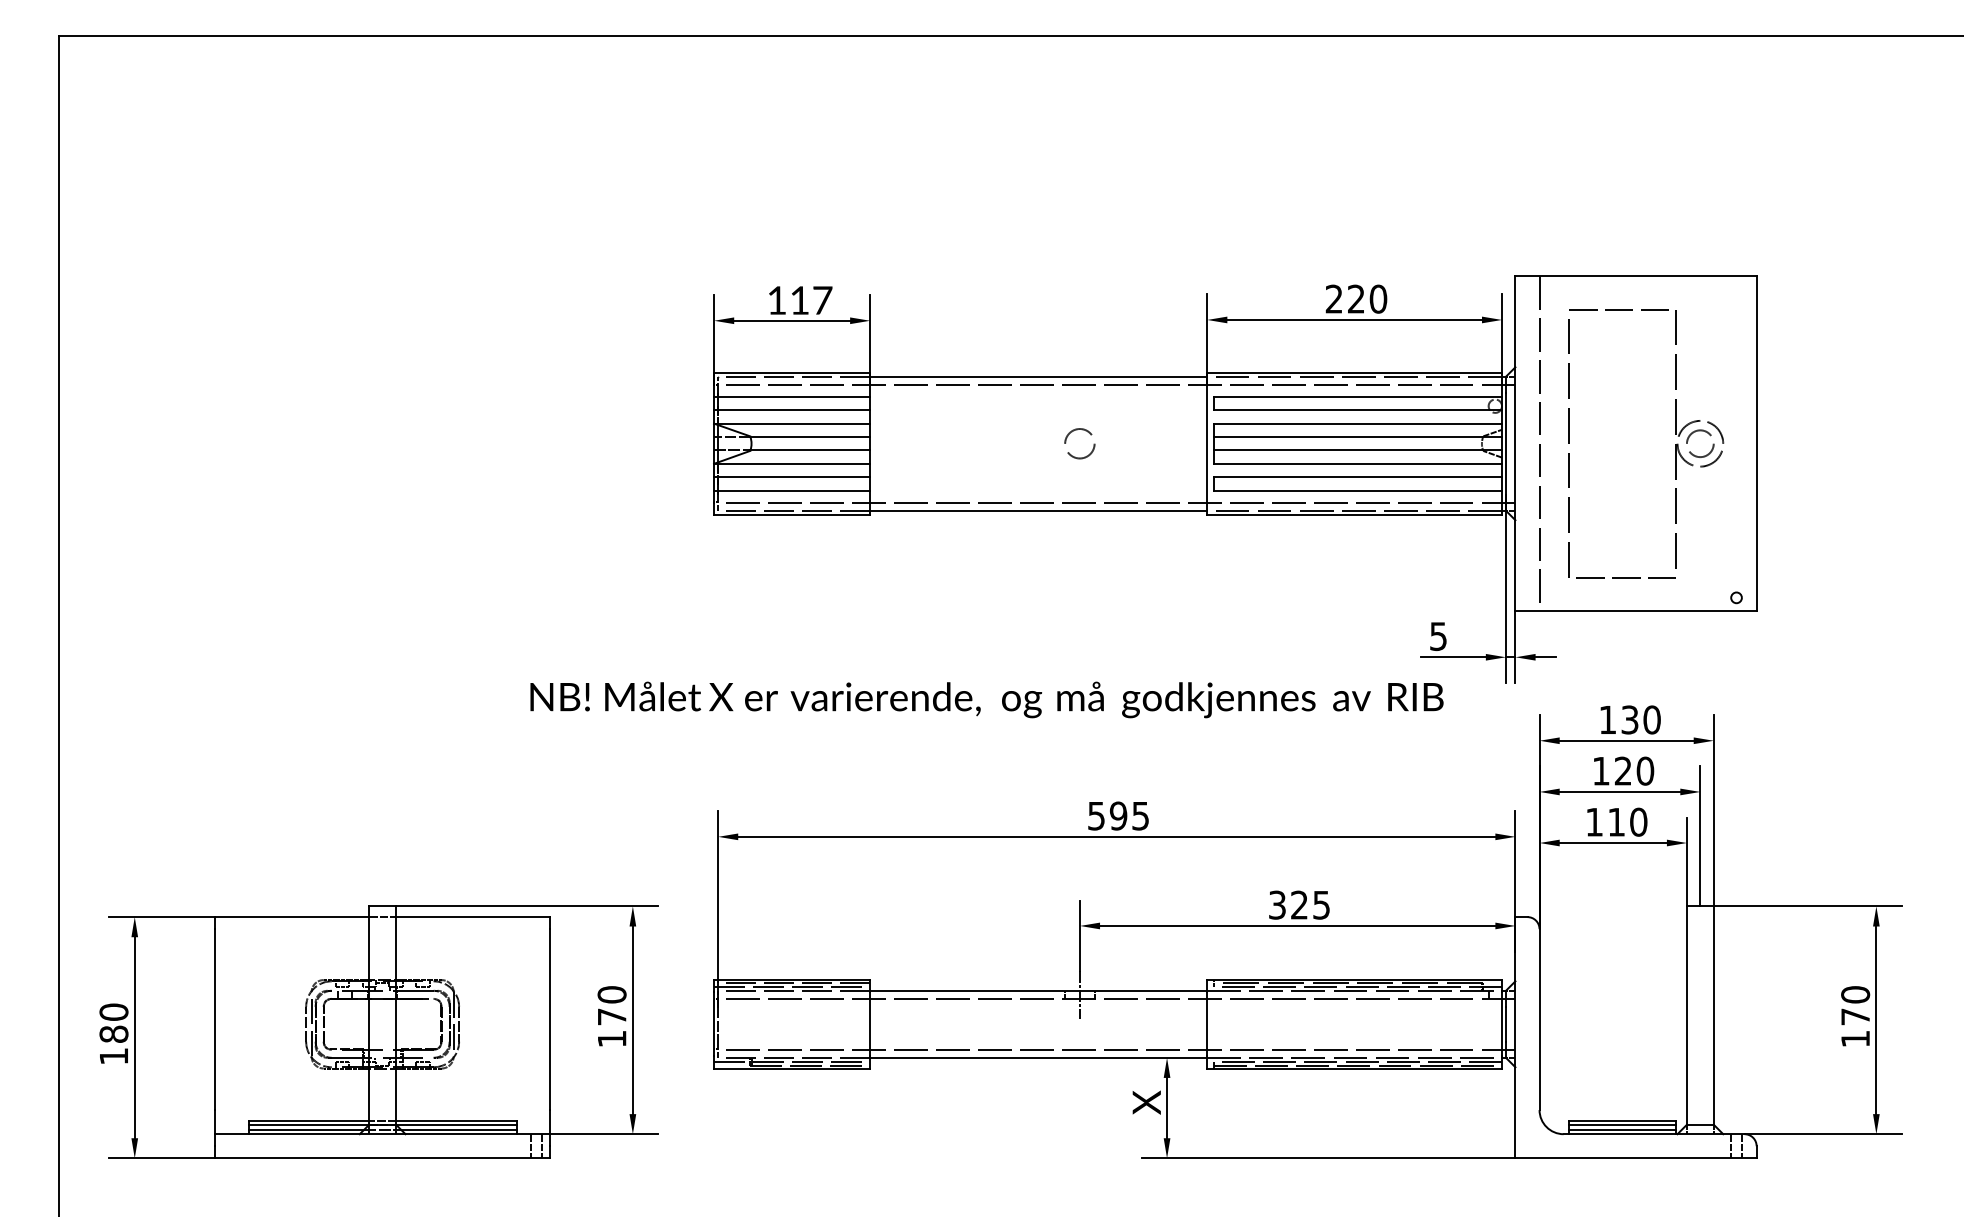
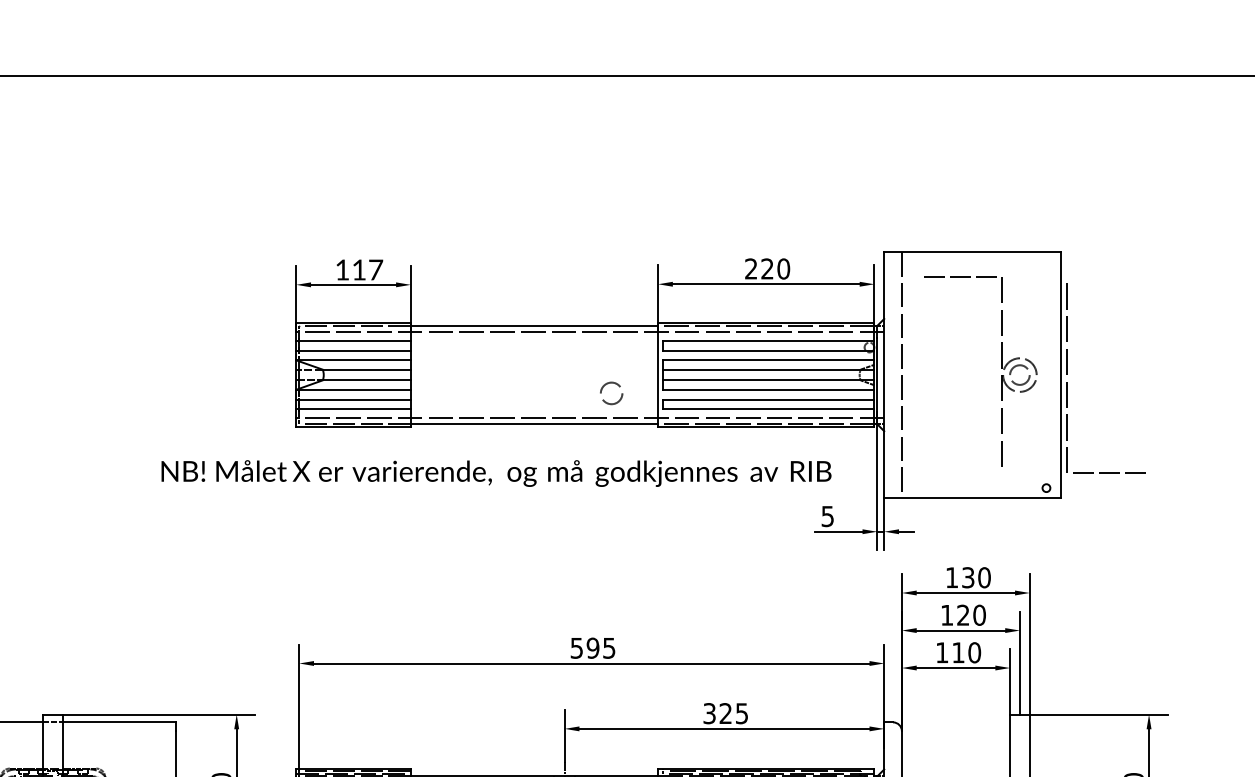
circle: (1079, 443) -> (611, 393), moved
part: (1569, 443) -> (1067, 374), moved
text: (986, 699) -> (496, 473), moved

